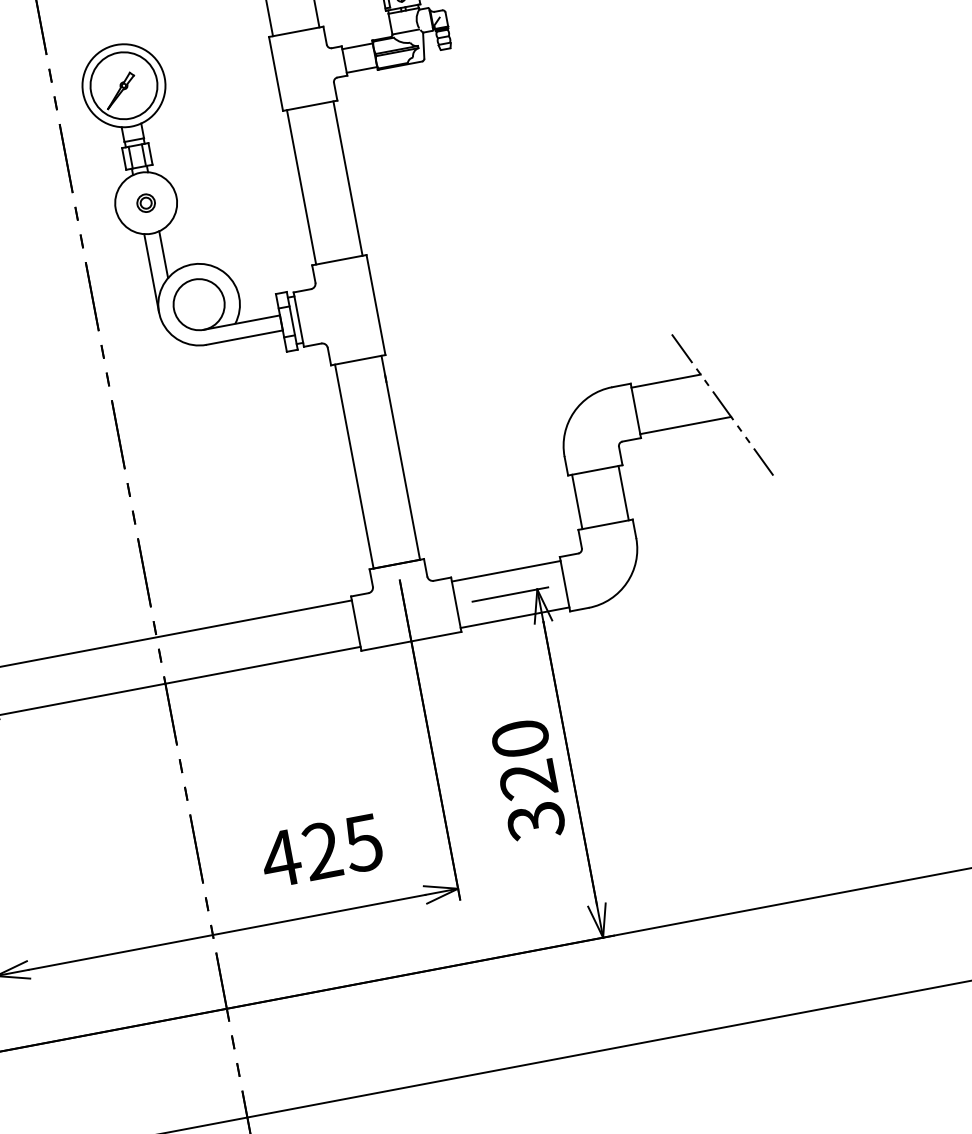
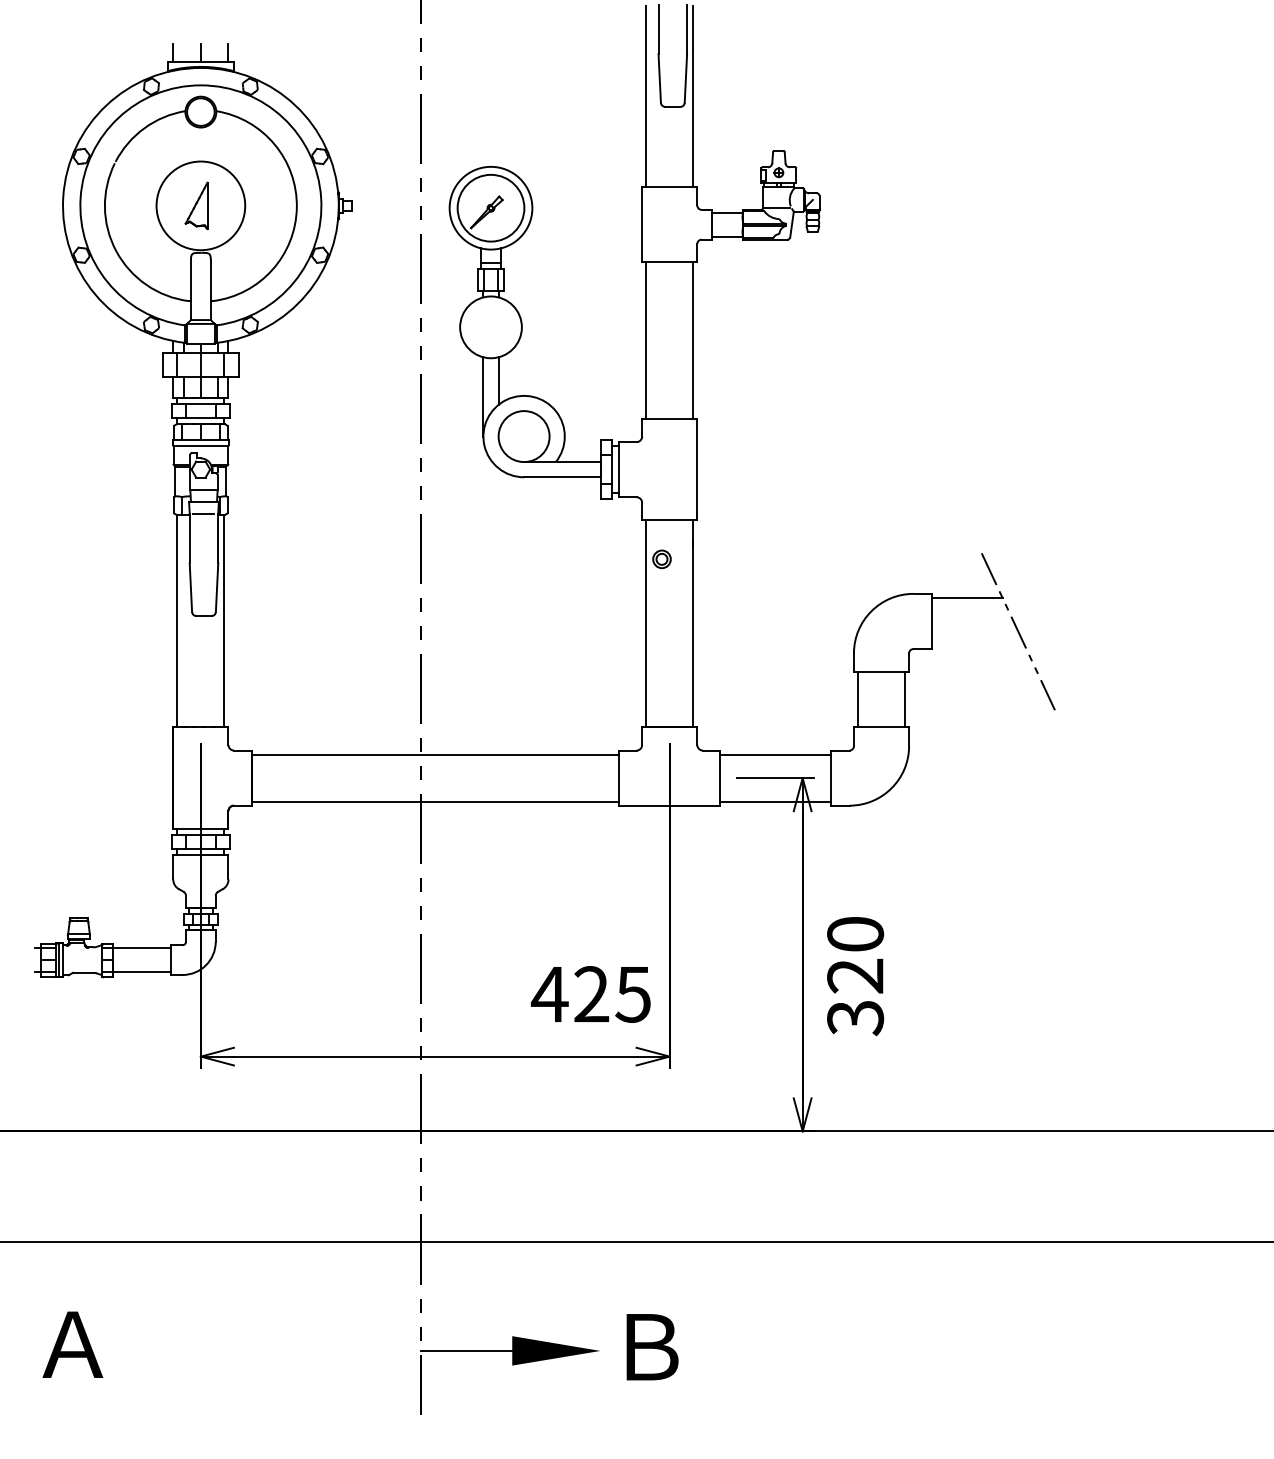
part: (145, 203) -> (661, 559), moved
line: (685, 425) -> (978, 645), removed
text: (528, 780) -> (855, 976), moved
text: (321, 851) -> (590, 994), moved

